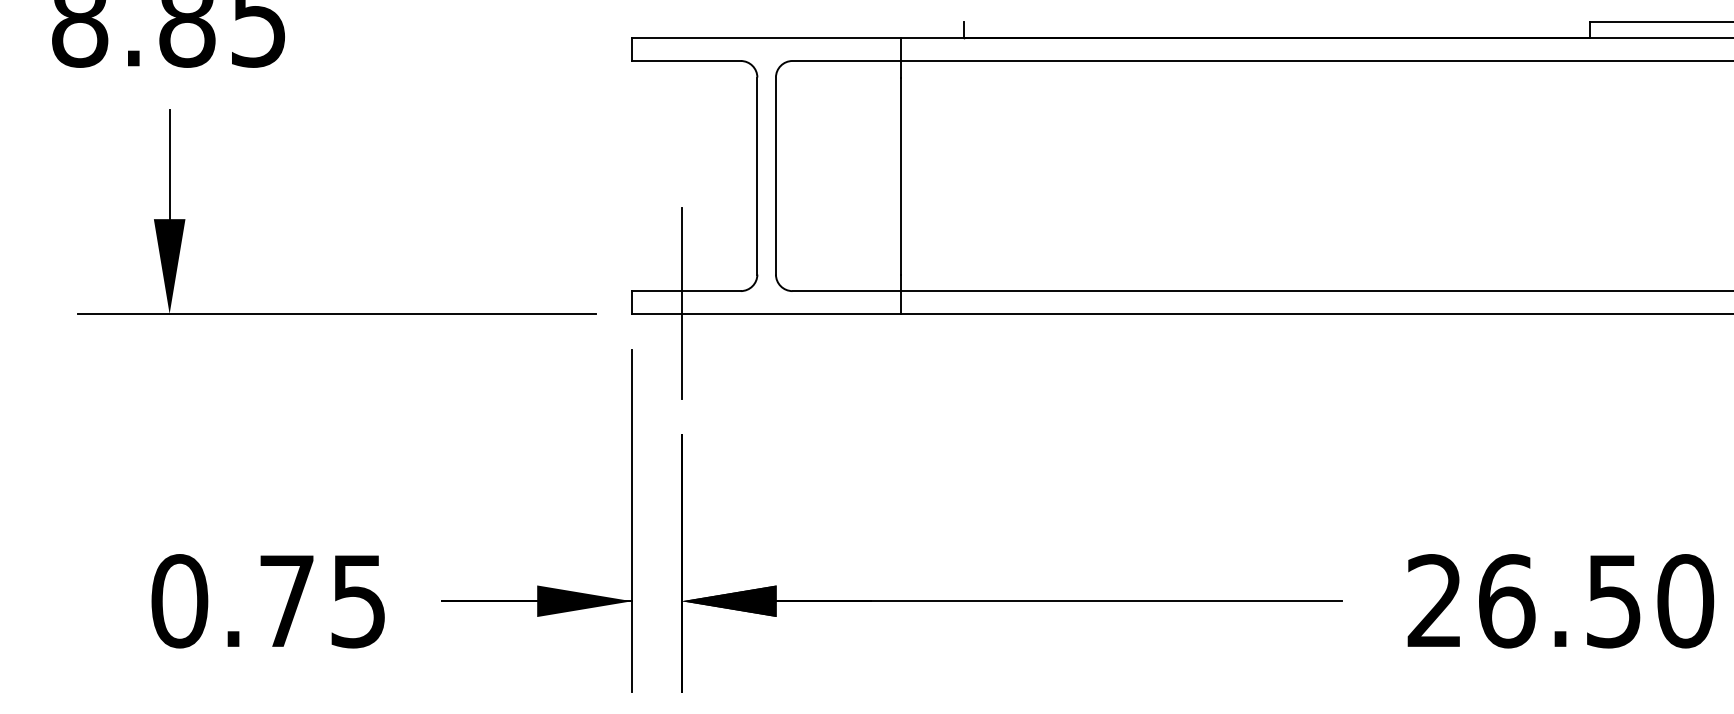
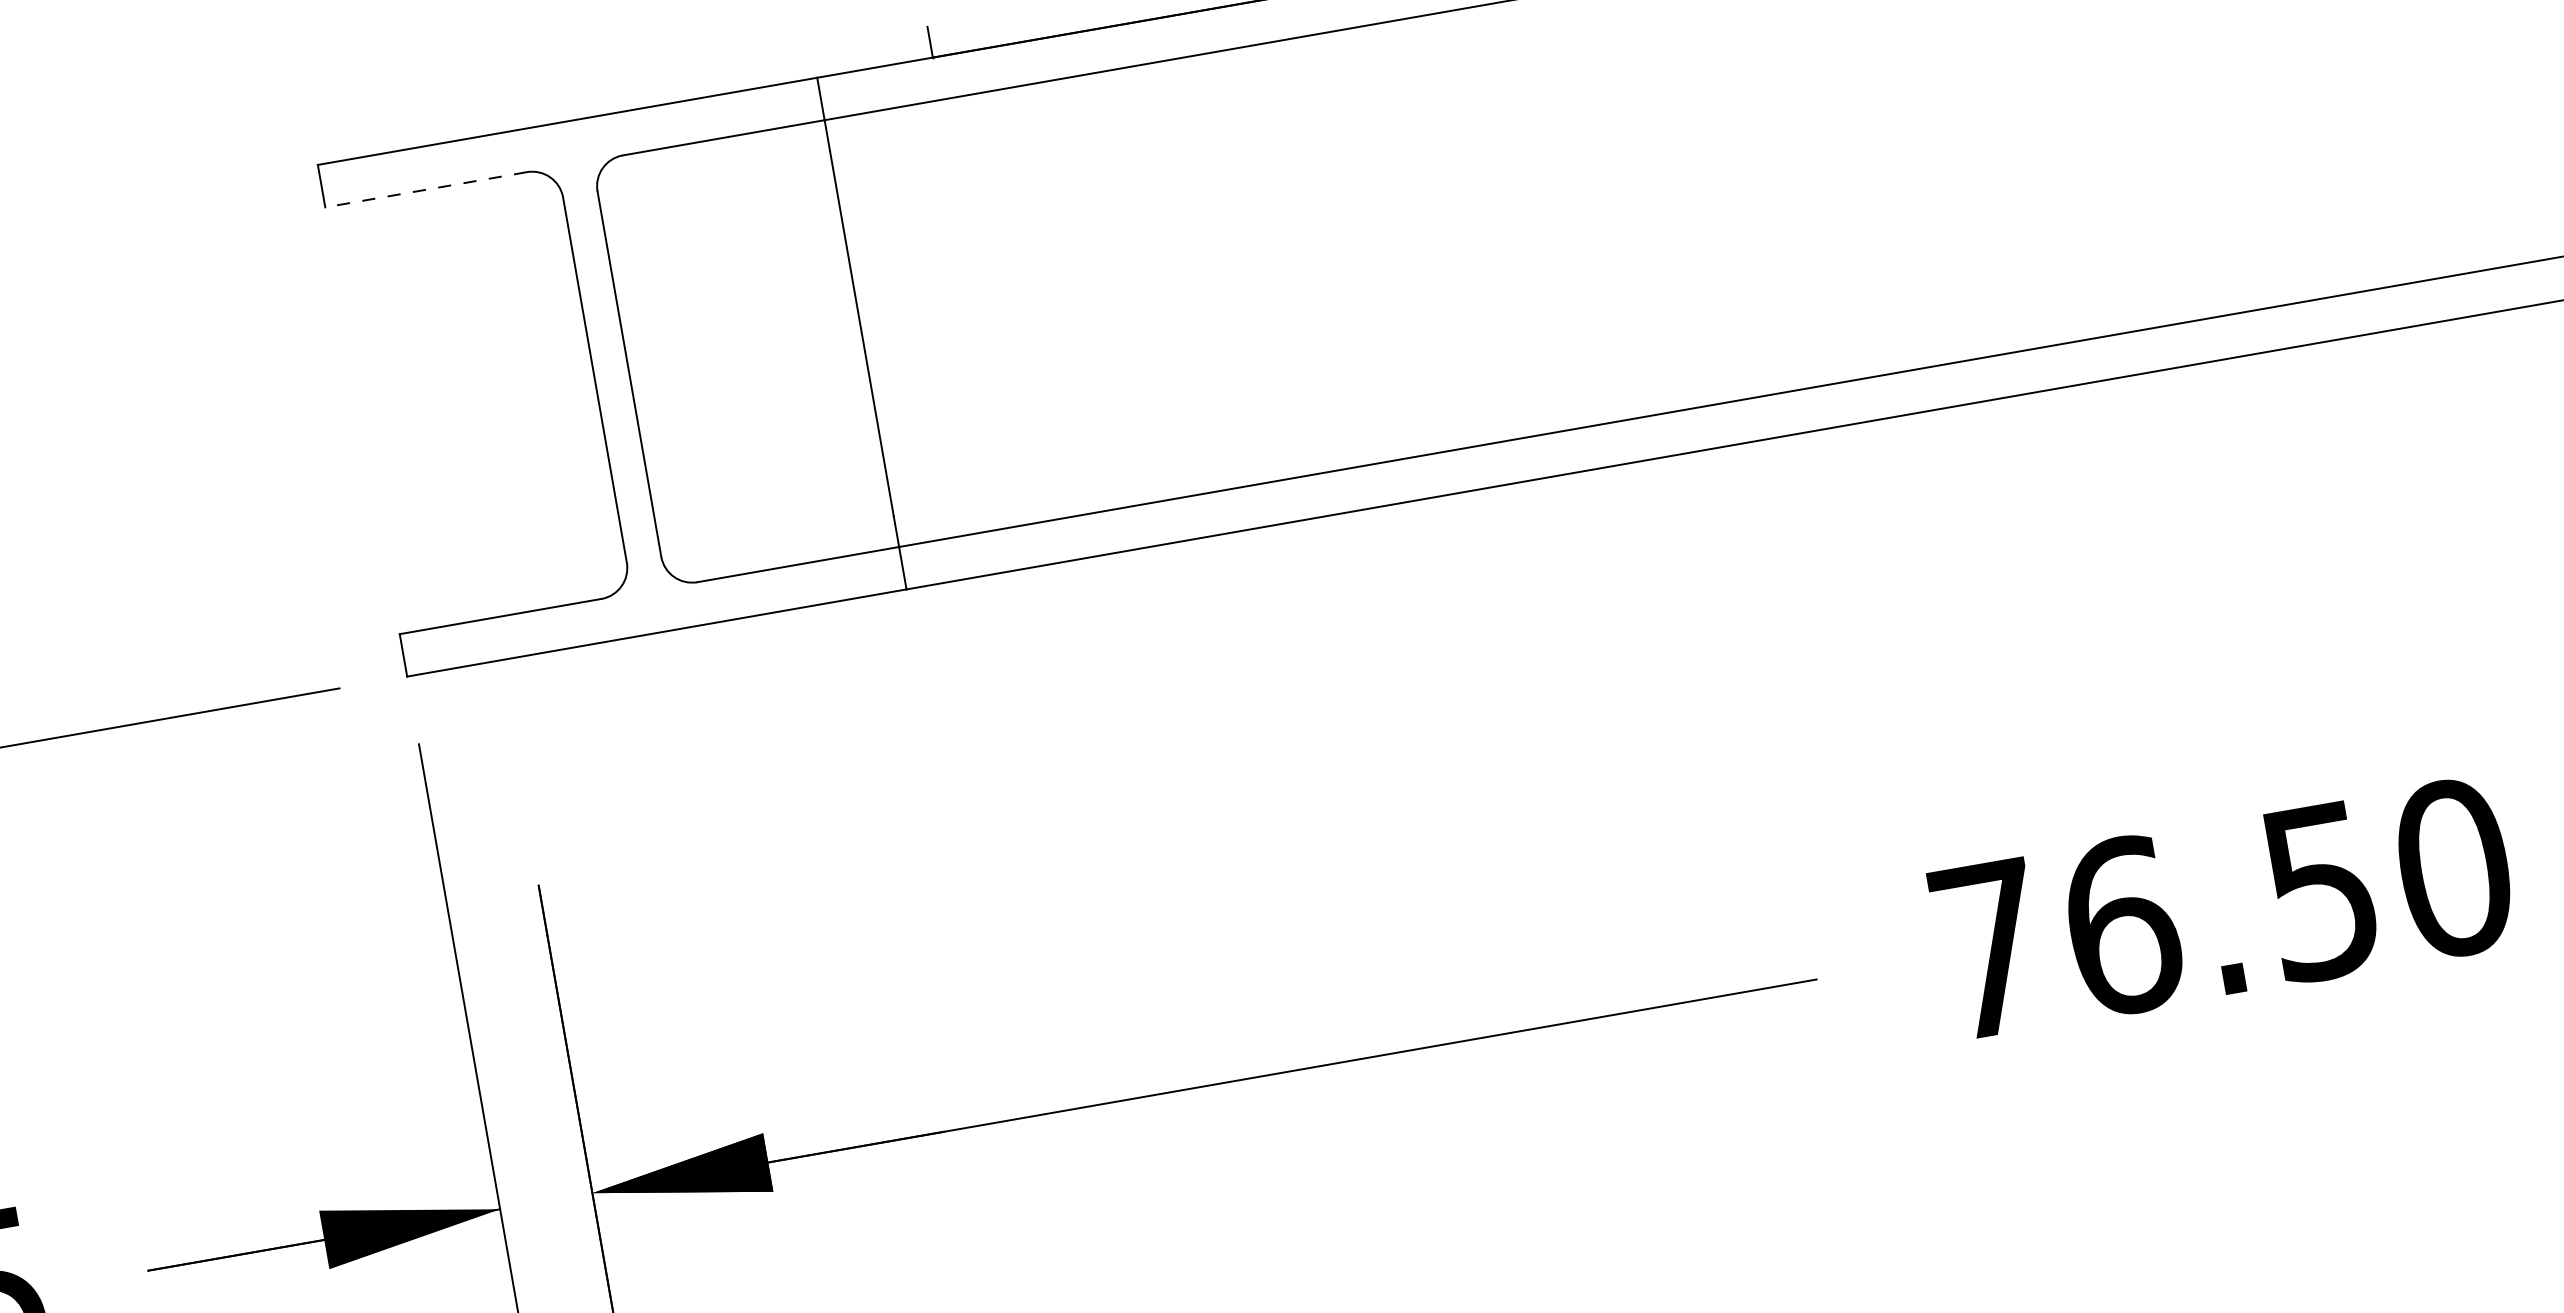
line: (685, 60) -> (424, 189), solid -> dashed
line: (681, 303) -> (495, 641), removed
text: (1434, 600) -> (1988, 948), 26.50 -> 76.50

